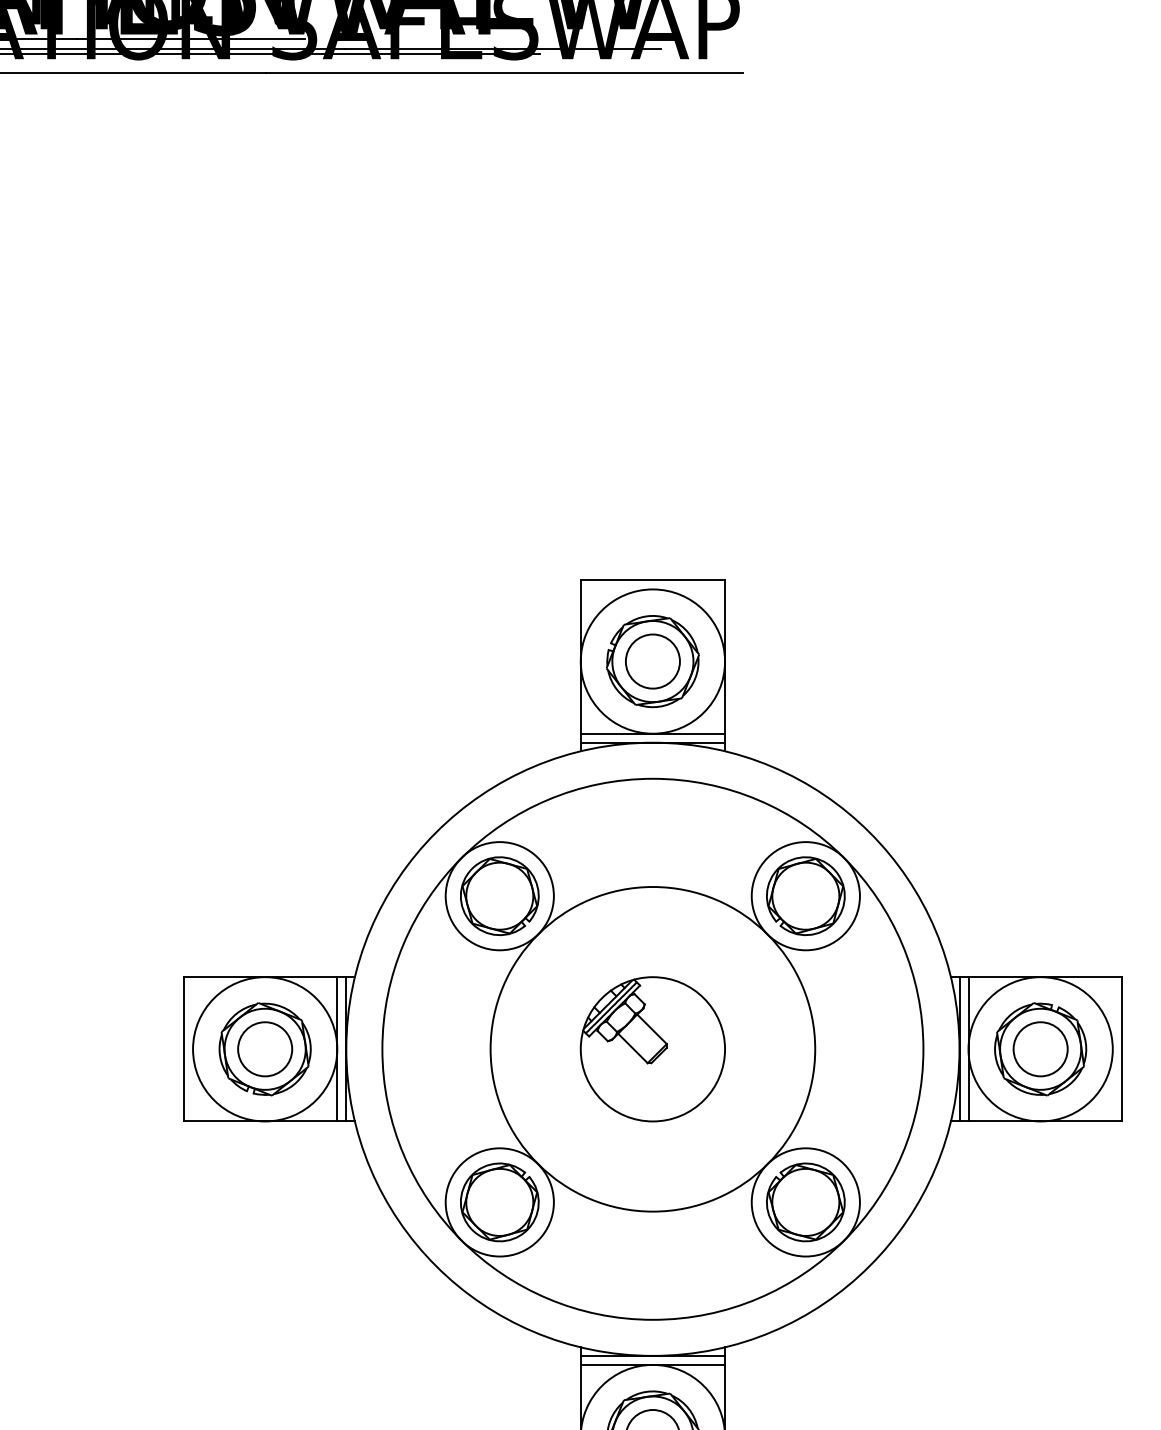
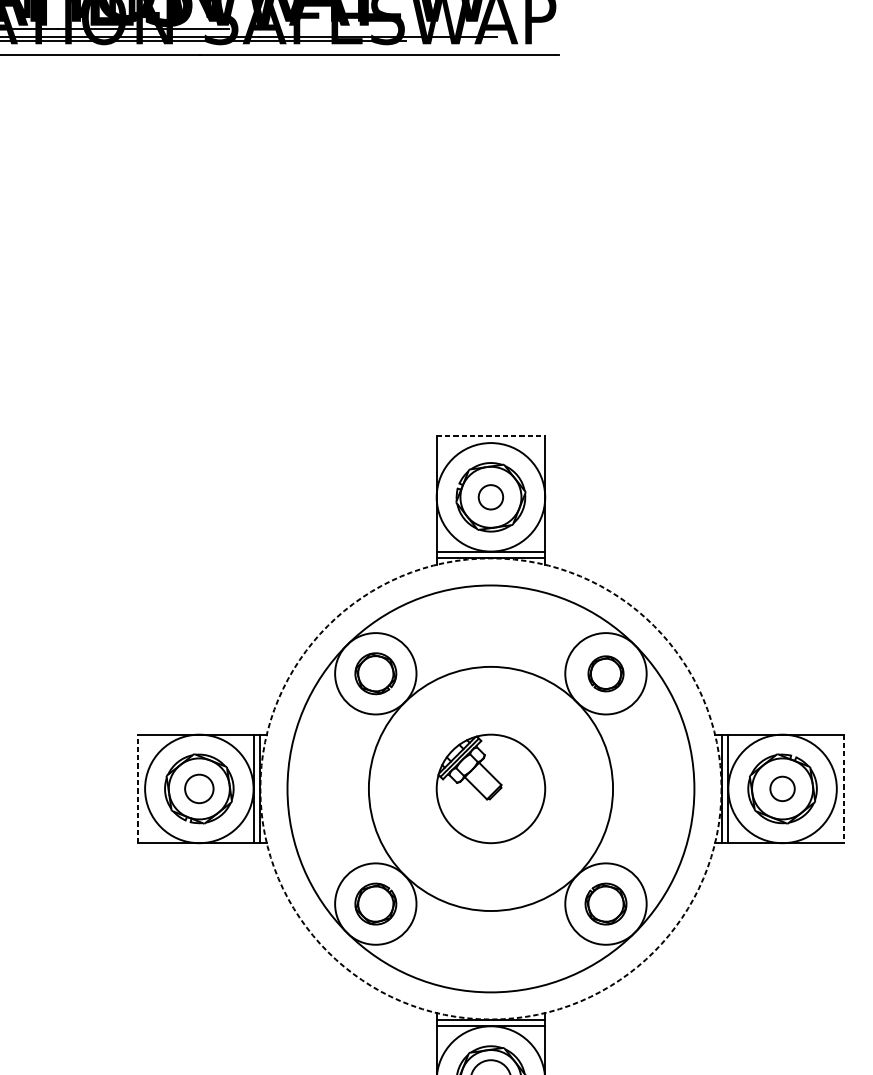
line: (653, 580) -> (491, 436), solid -> dashed
circle: (652, 661) -> (490, 497), size x0.6
part: (499, 895) -> (375, 673), size x0.7
part: (805, 896) -> (605, 674), size x0.6
line: (184, 1048) -> (138, 788), solid -> dashed
circle: (652, 1048) -> (490, 788), solid -> dashed
circle: (265, 1049) -> (199, 789), size x0.7
circle: (1040, 1049) -> (782, 789), size x0.6
line: (1121, 1049) -> (843, 789), solid -> dashed
part: (499, 1202) -> (375, 904), size x0.7
part: (805, 1202) -> (605, 904), size x0.7

